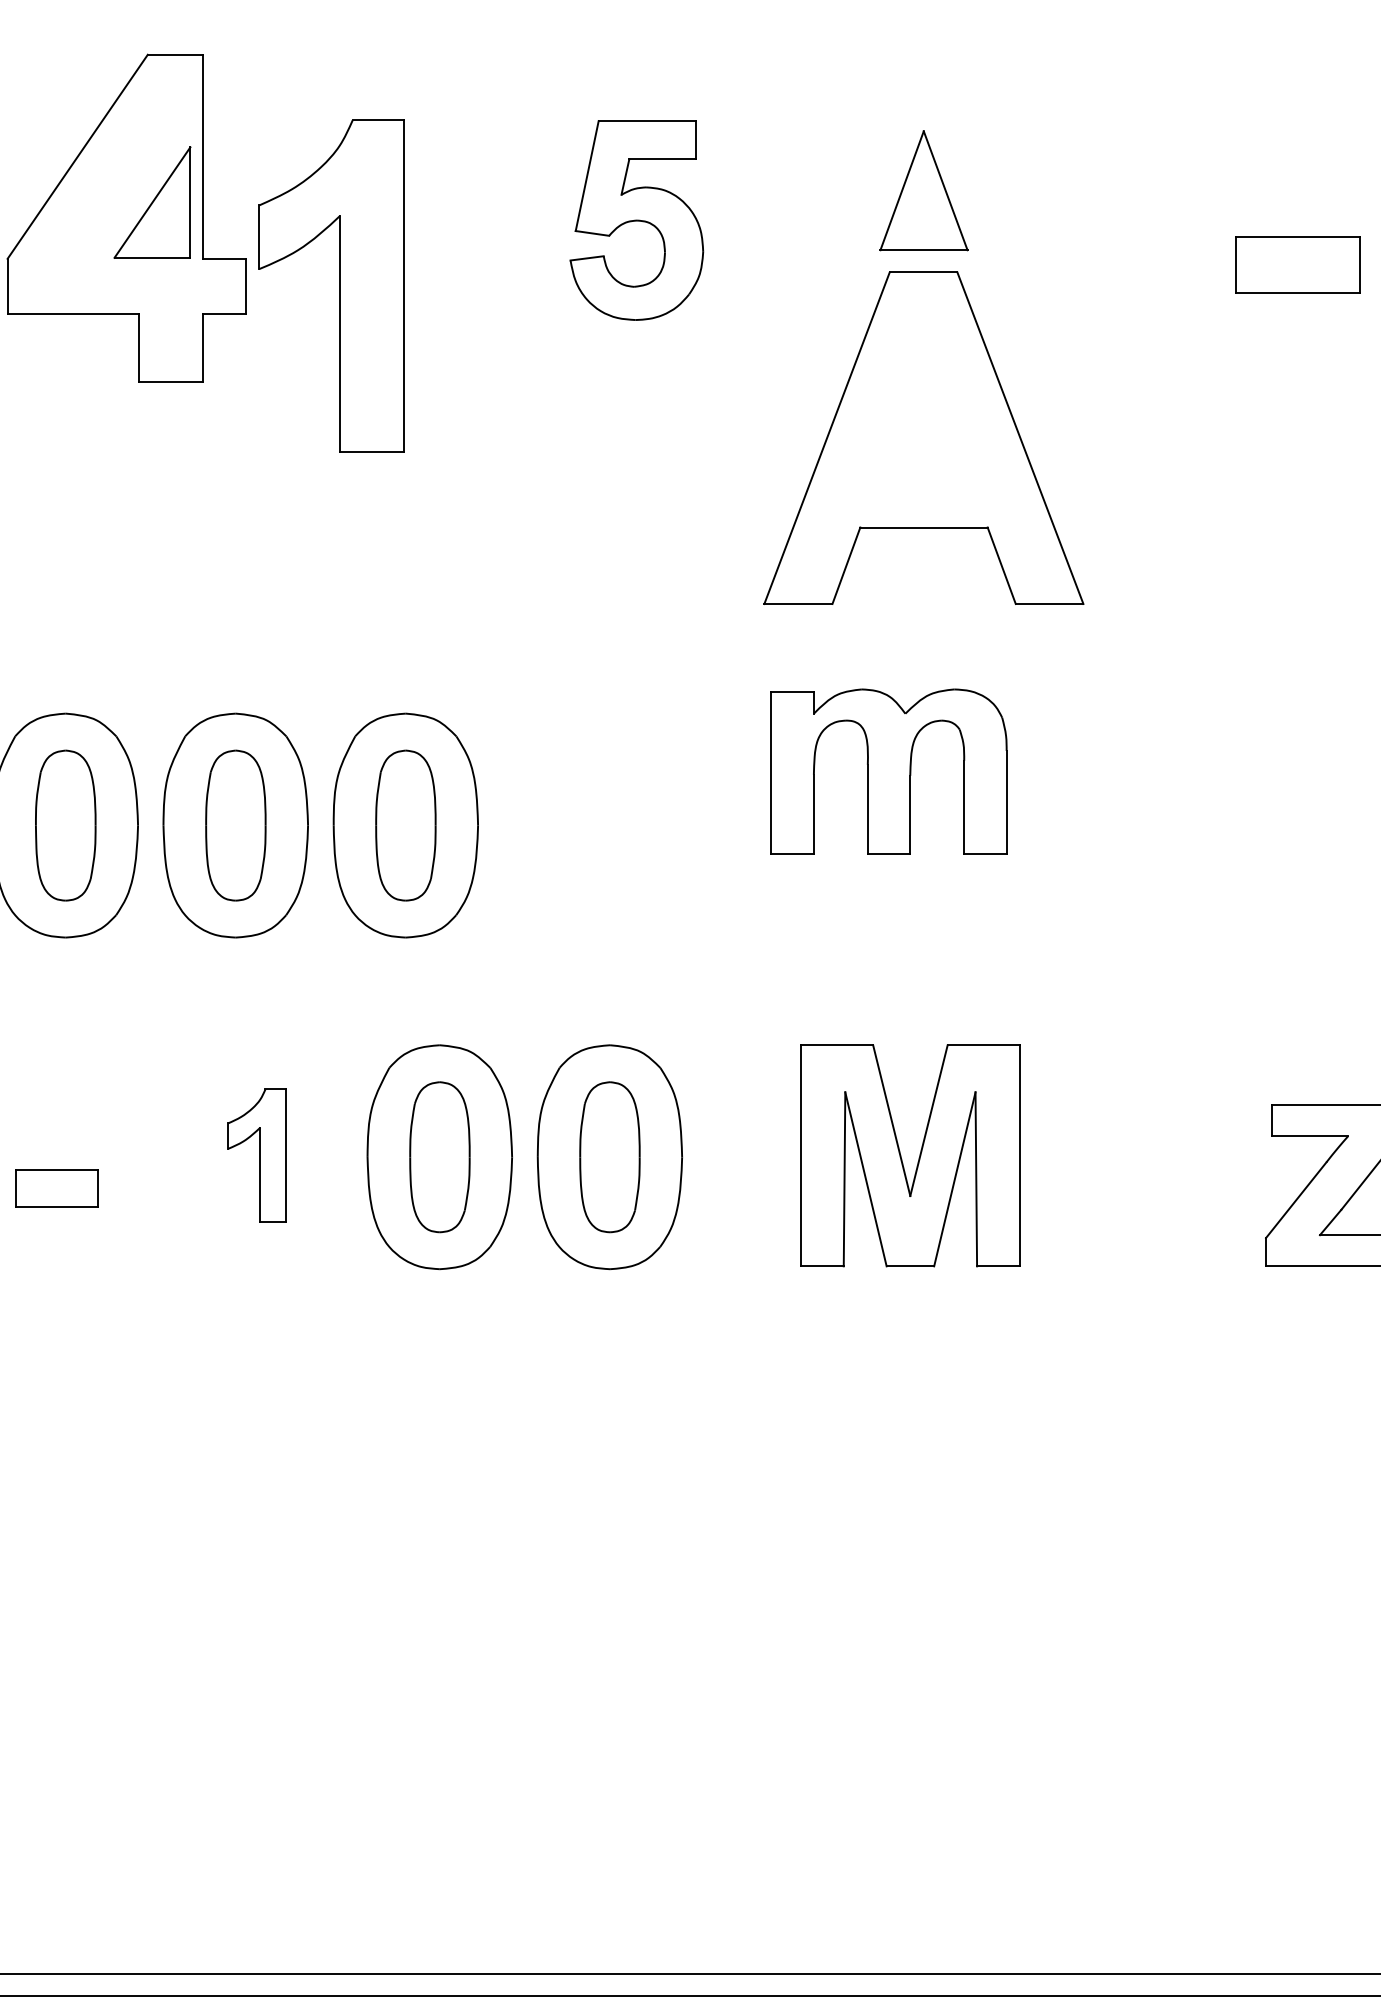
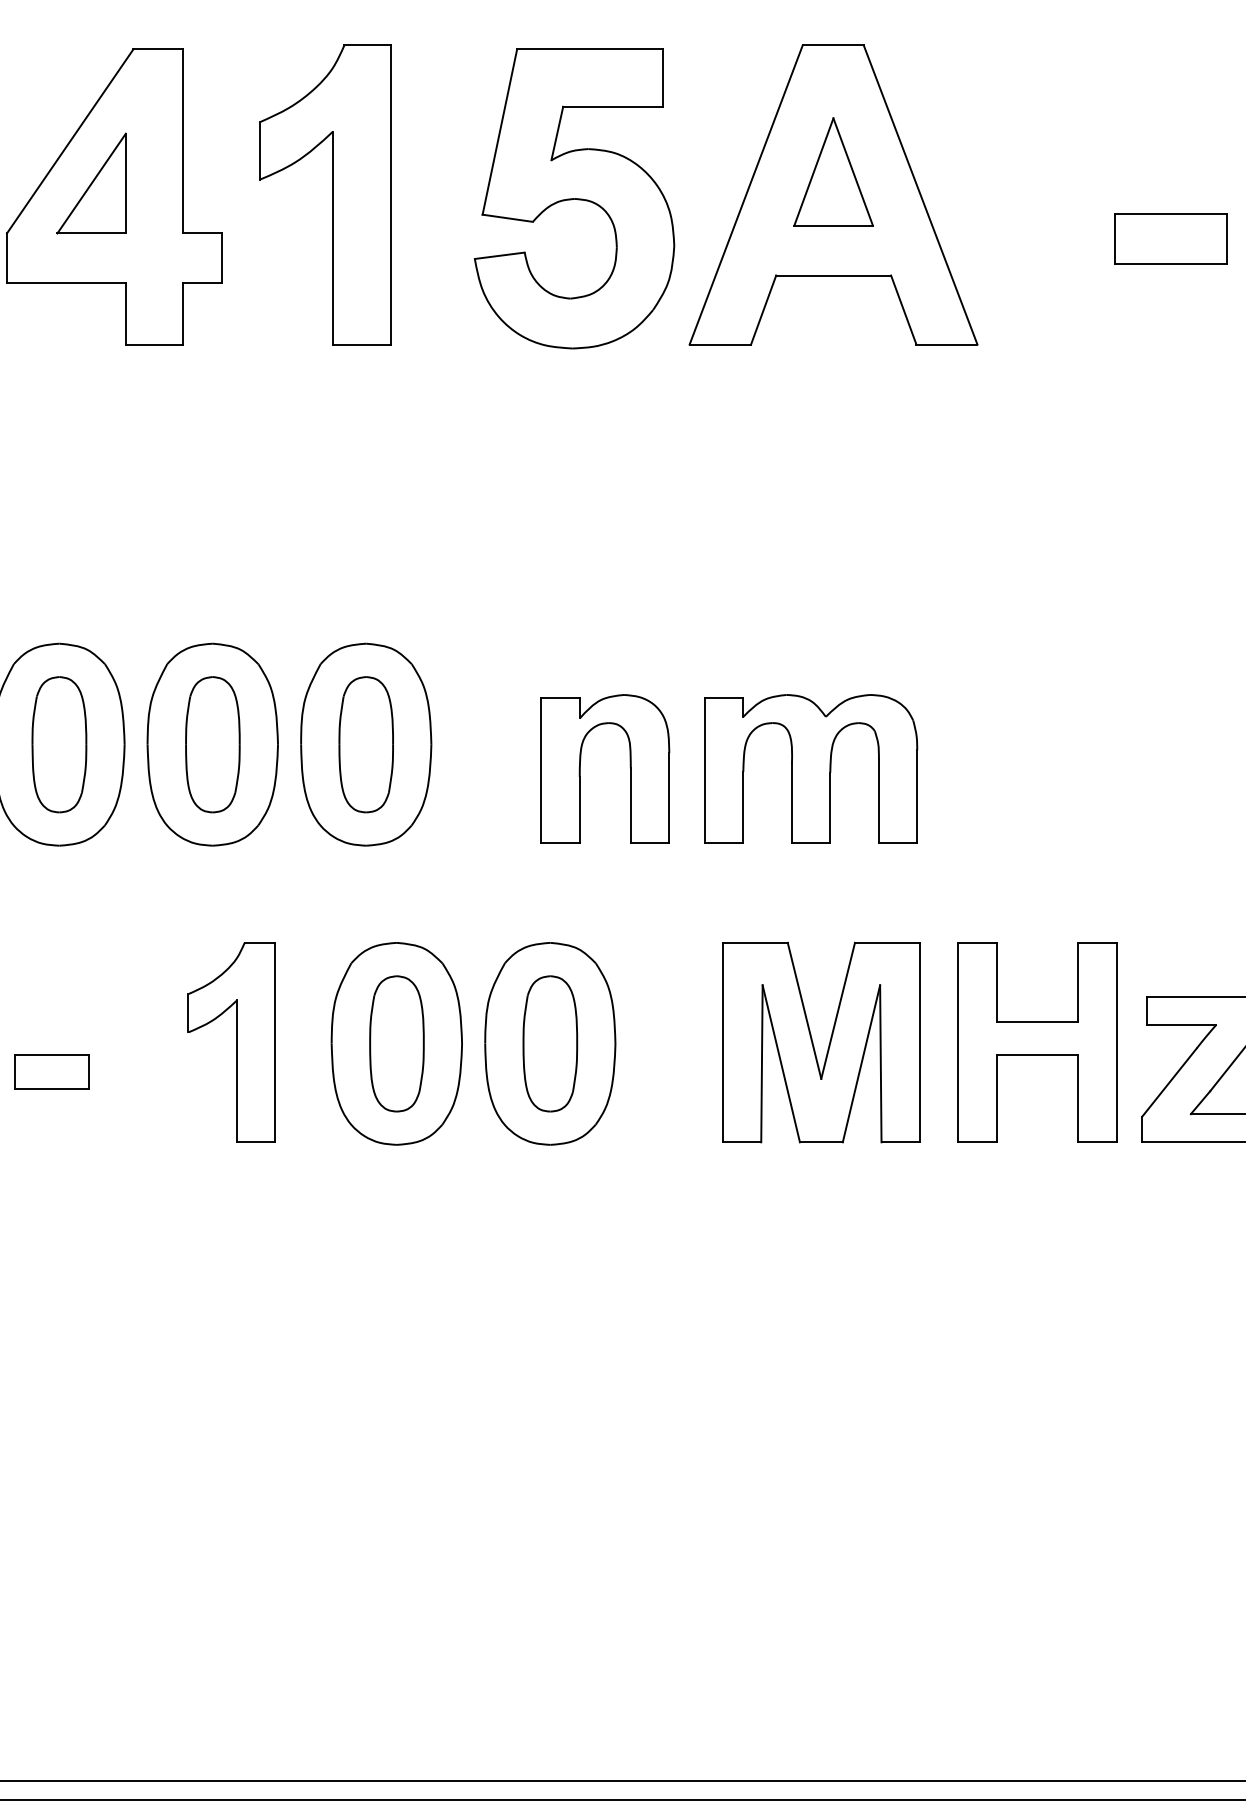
part: (152, 202) -> (91, 183), moved
part: (636, 220) -> (574, 198), size x1.67
part: (339, 285) -> (332, 194), moved
part: (923, 437) -> (833, 194), moved
part: (888, 771) -> (810, 768), moved
part: (643, 852) -> (580, 768), added
part: (256, 1155) -> (231, 1042), size x1.67
part: (1149, 1155) -> (1037, 1042), added

